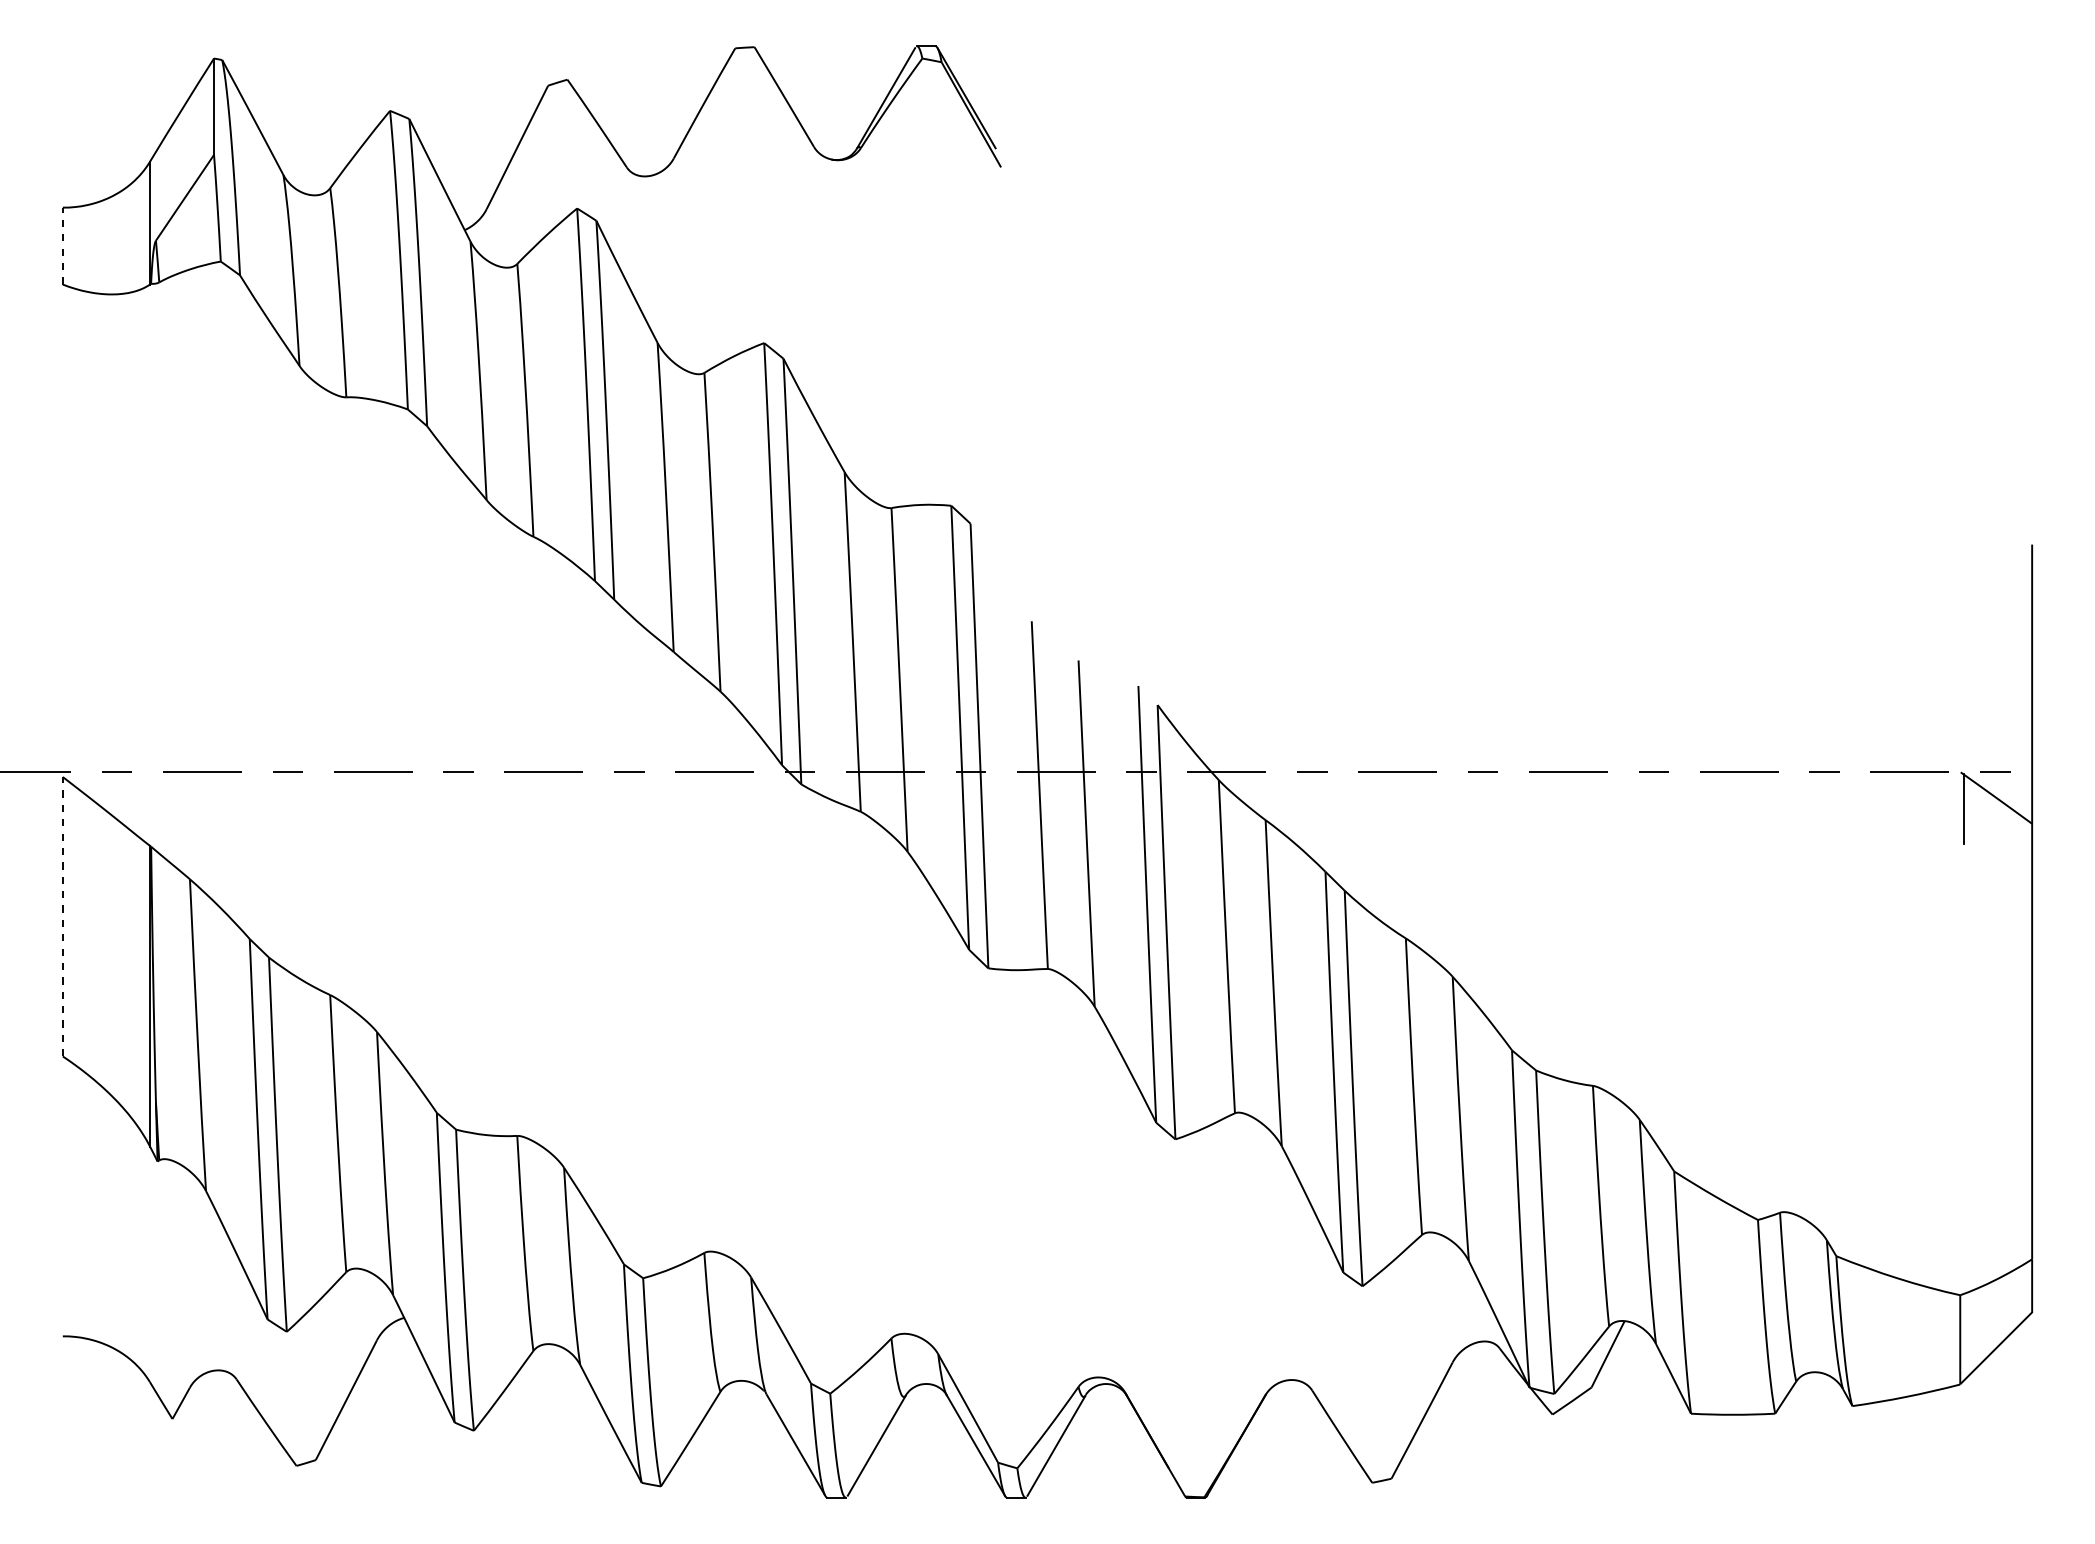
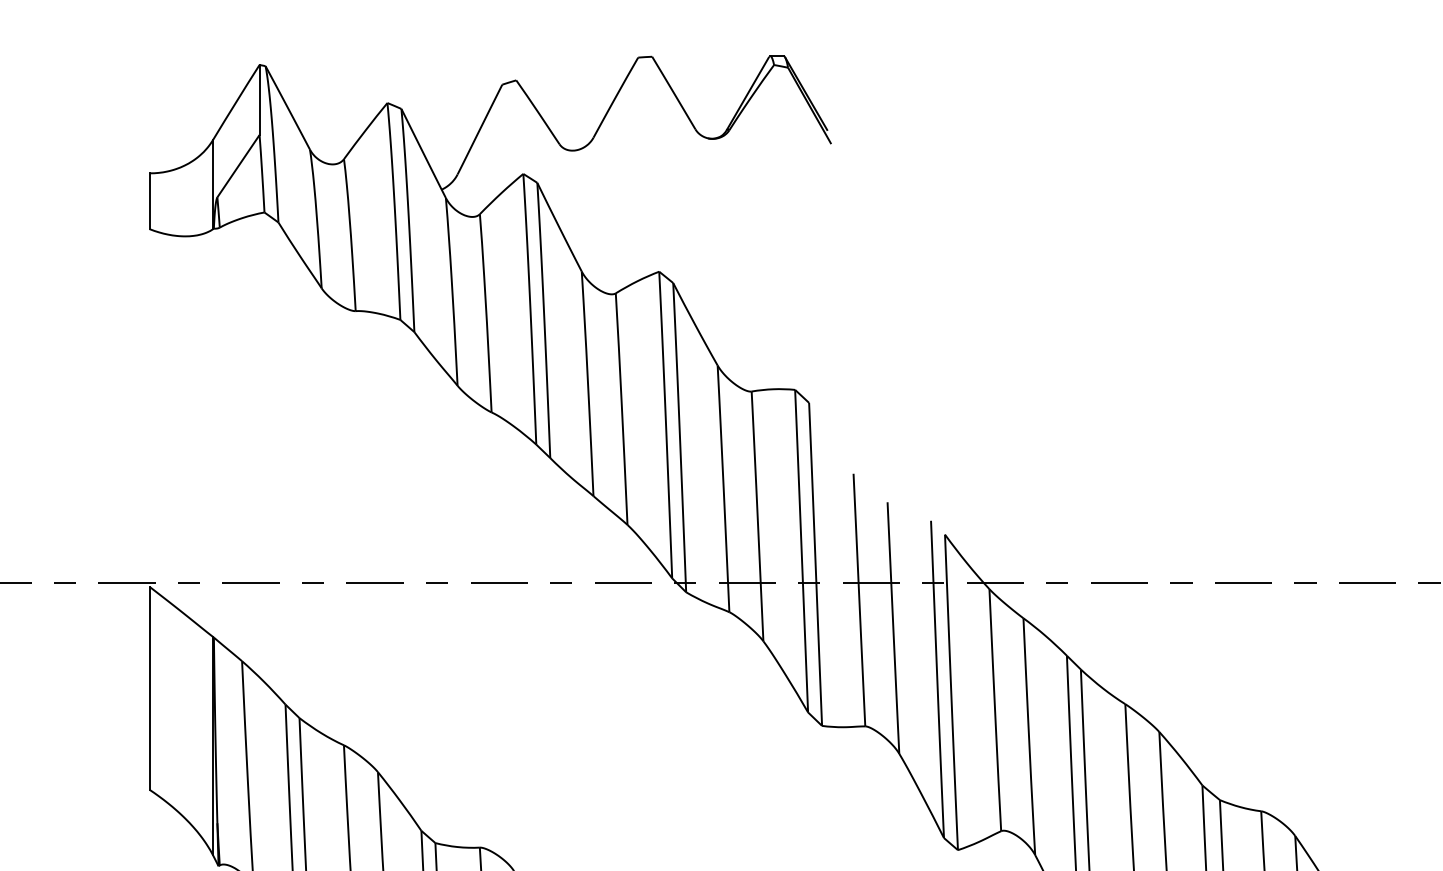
line: (62, 245) -> (149, 200), dashed -> solid
line: (62, 916) -> (149, 688), dashed -> solid

